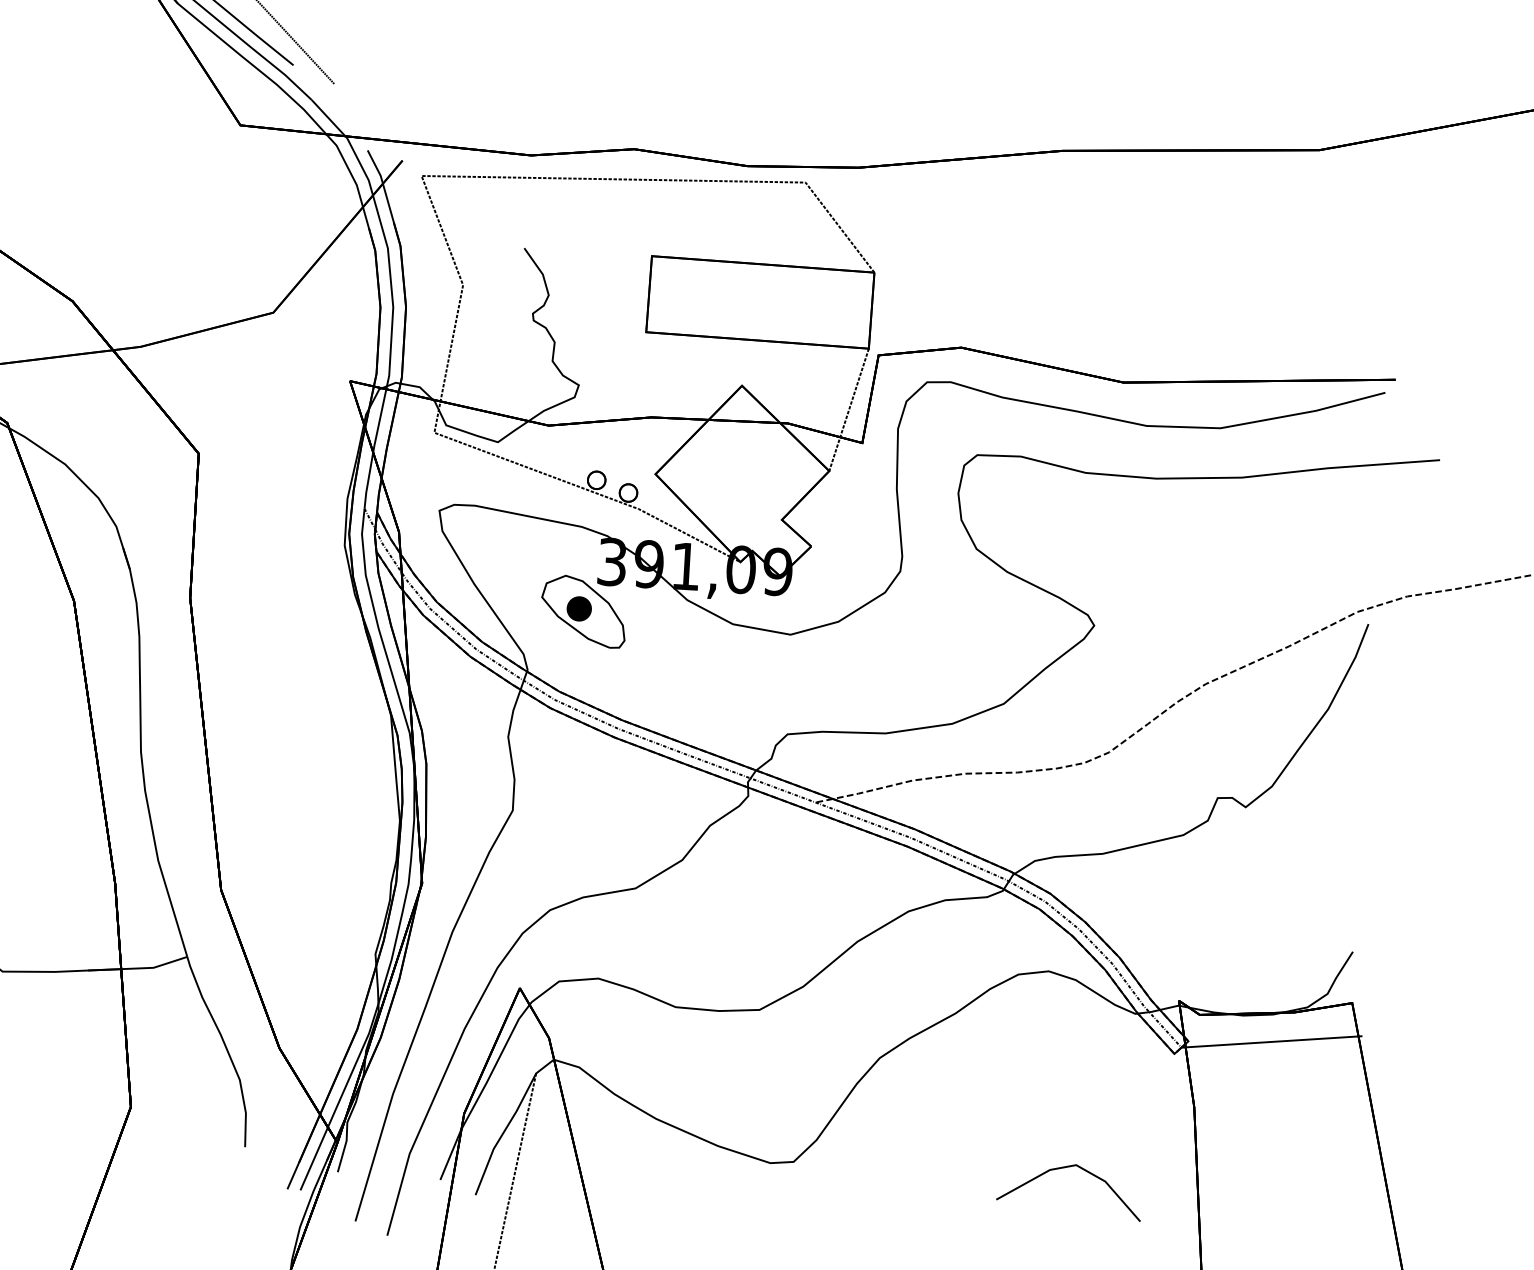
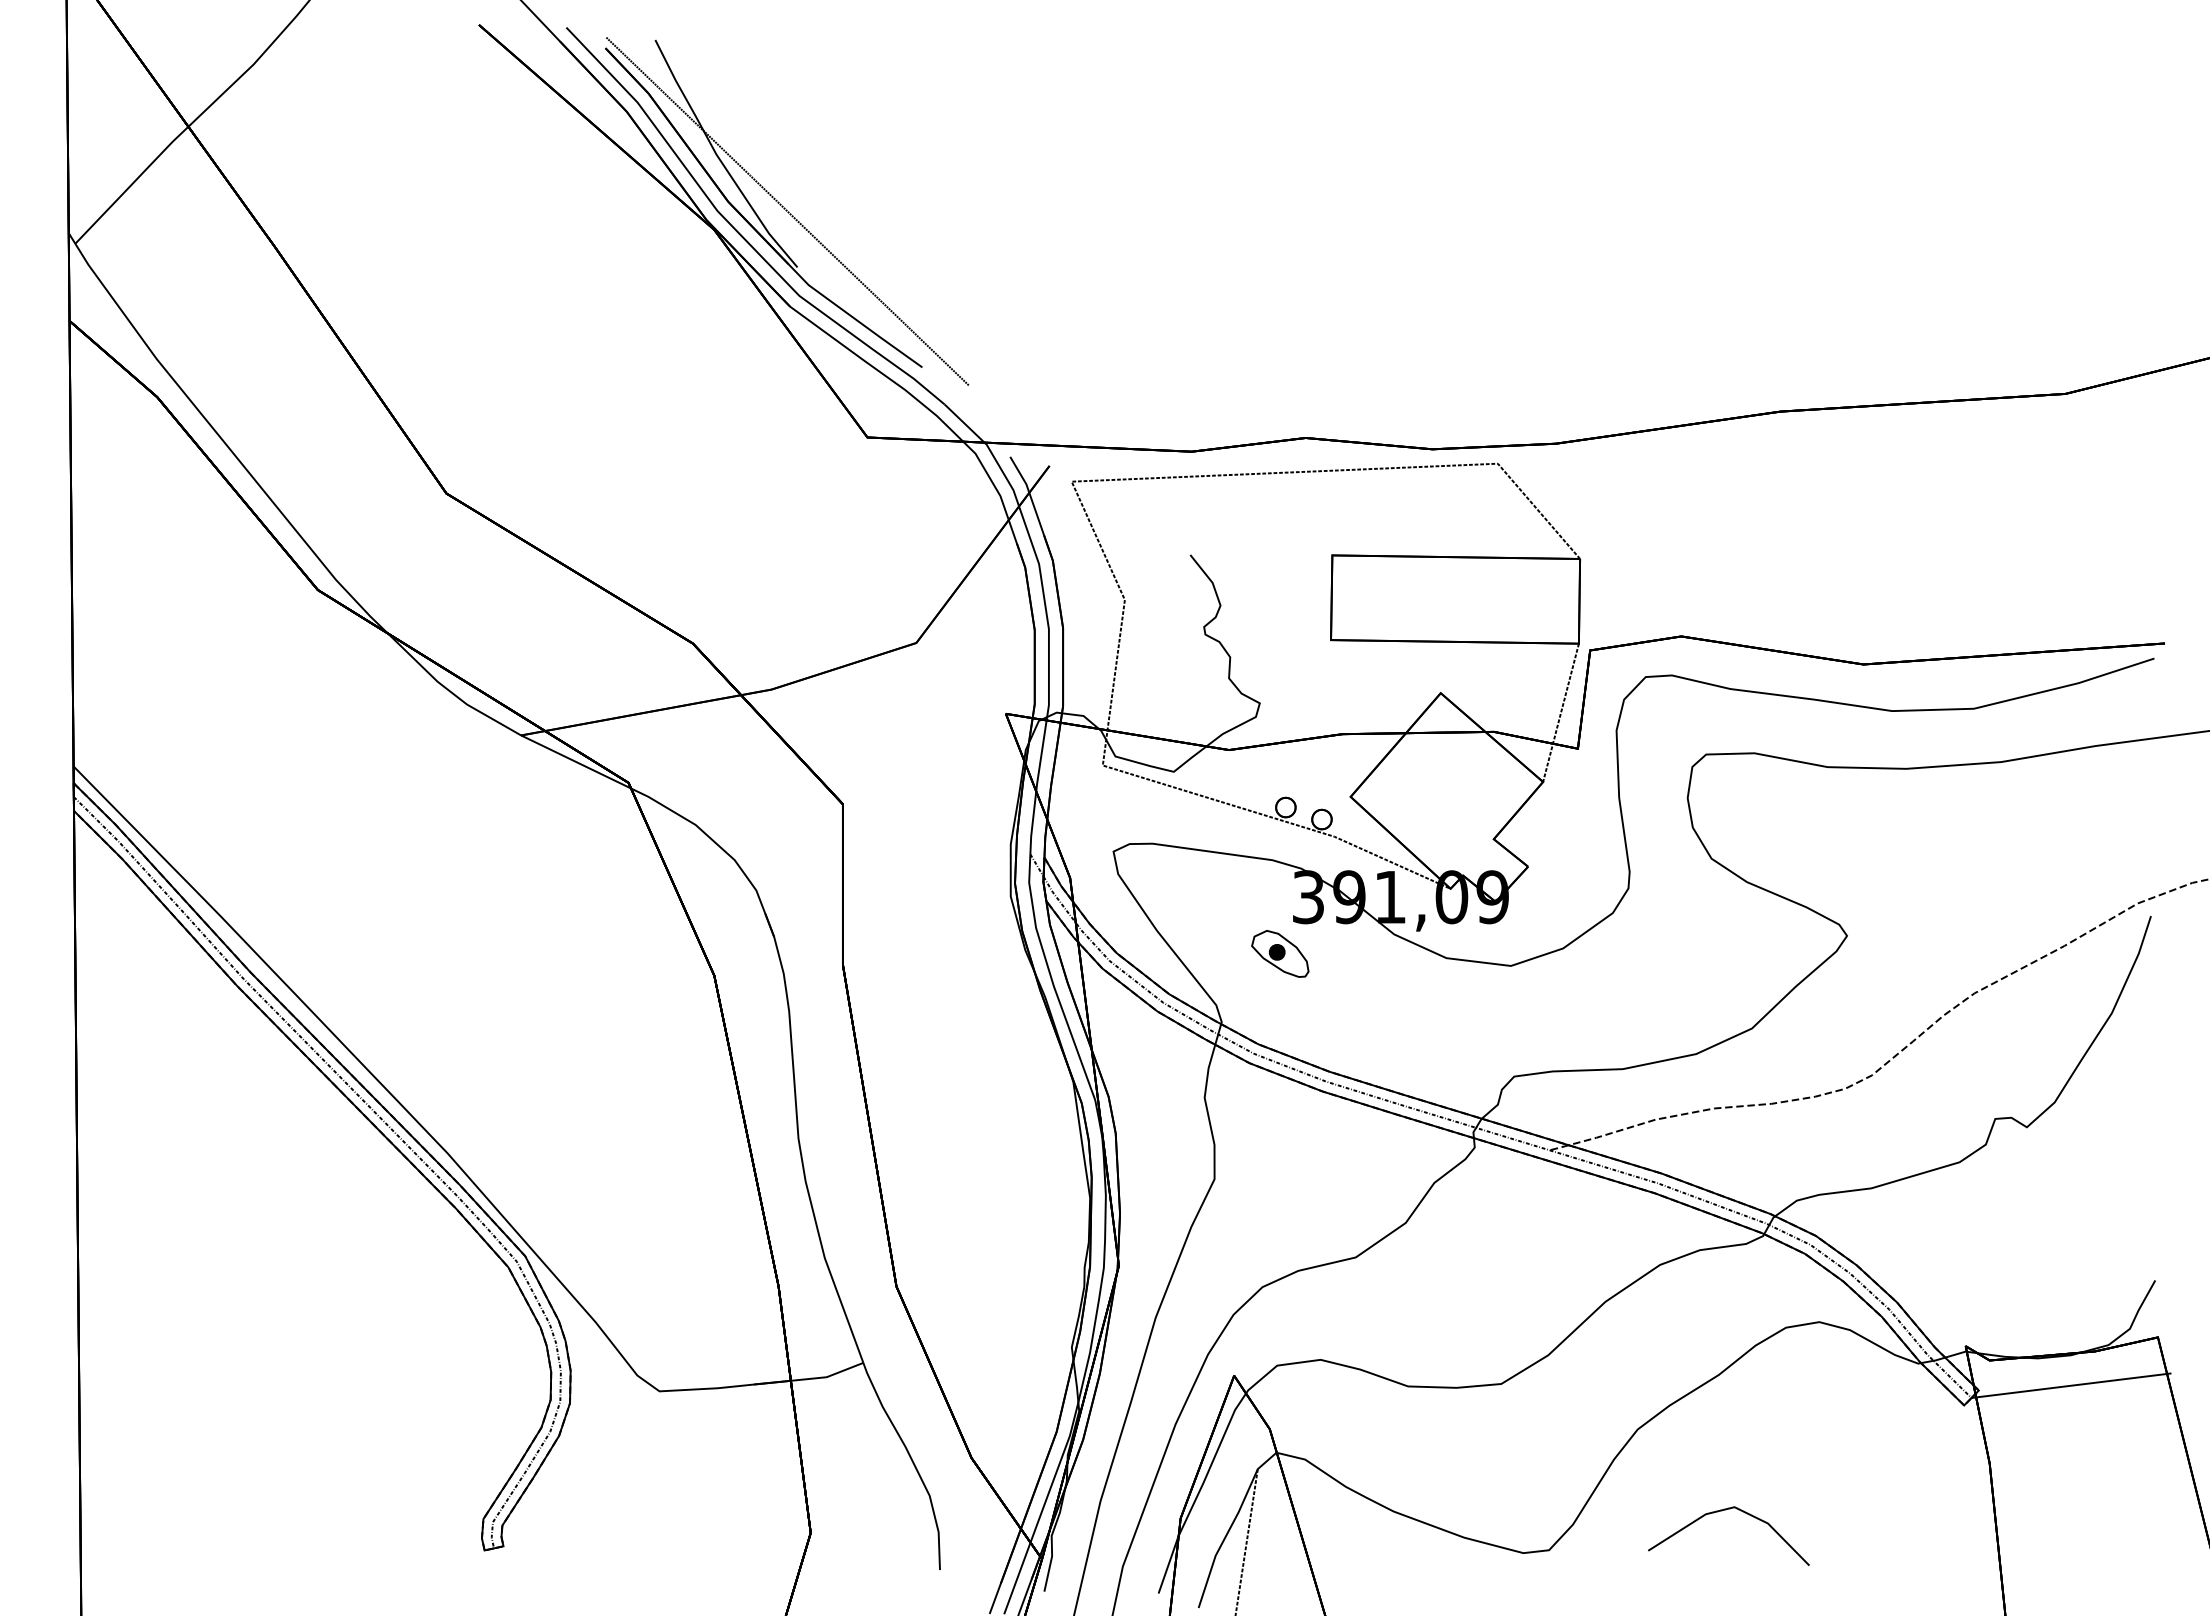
part: (584, 611) -> (1280, 953), size x0.6
part: (1065, 1168) -> (1722, 1511), moved

